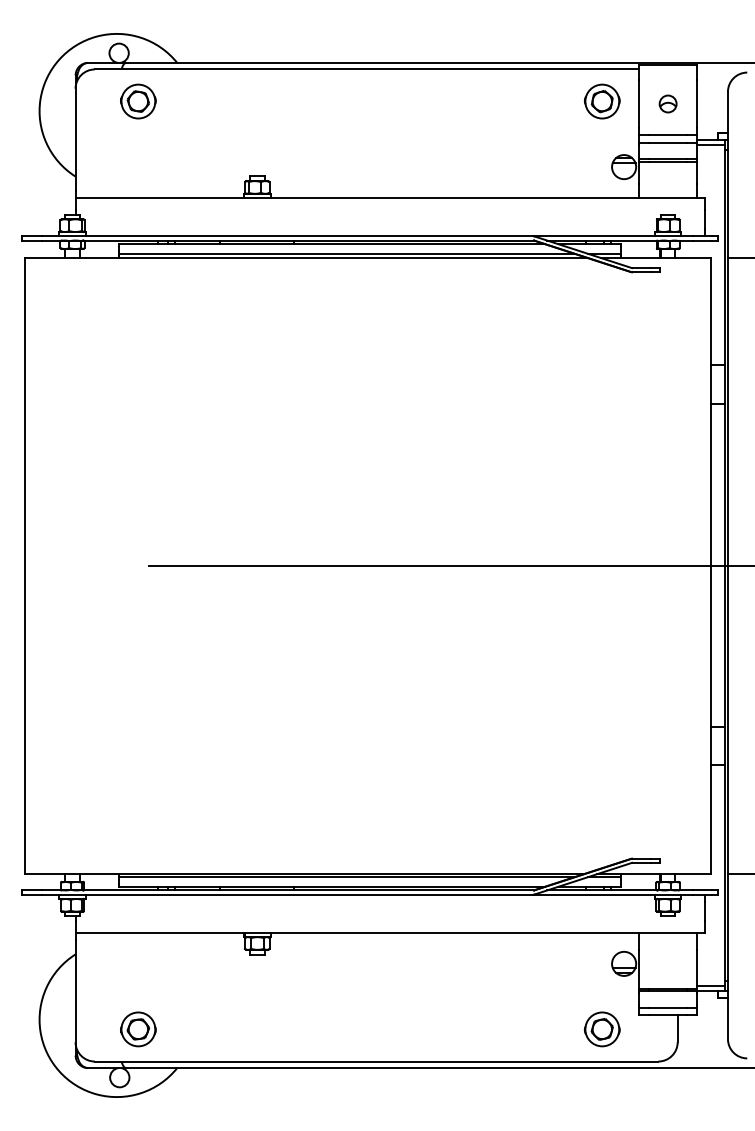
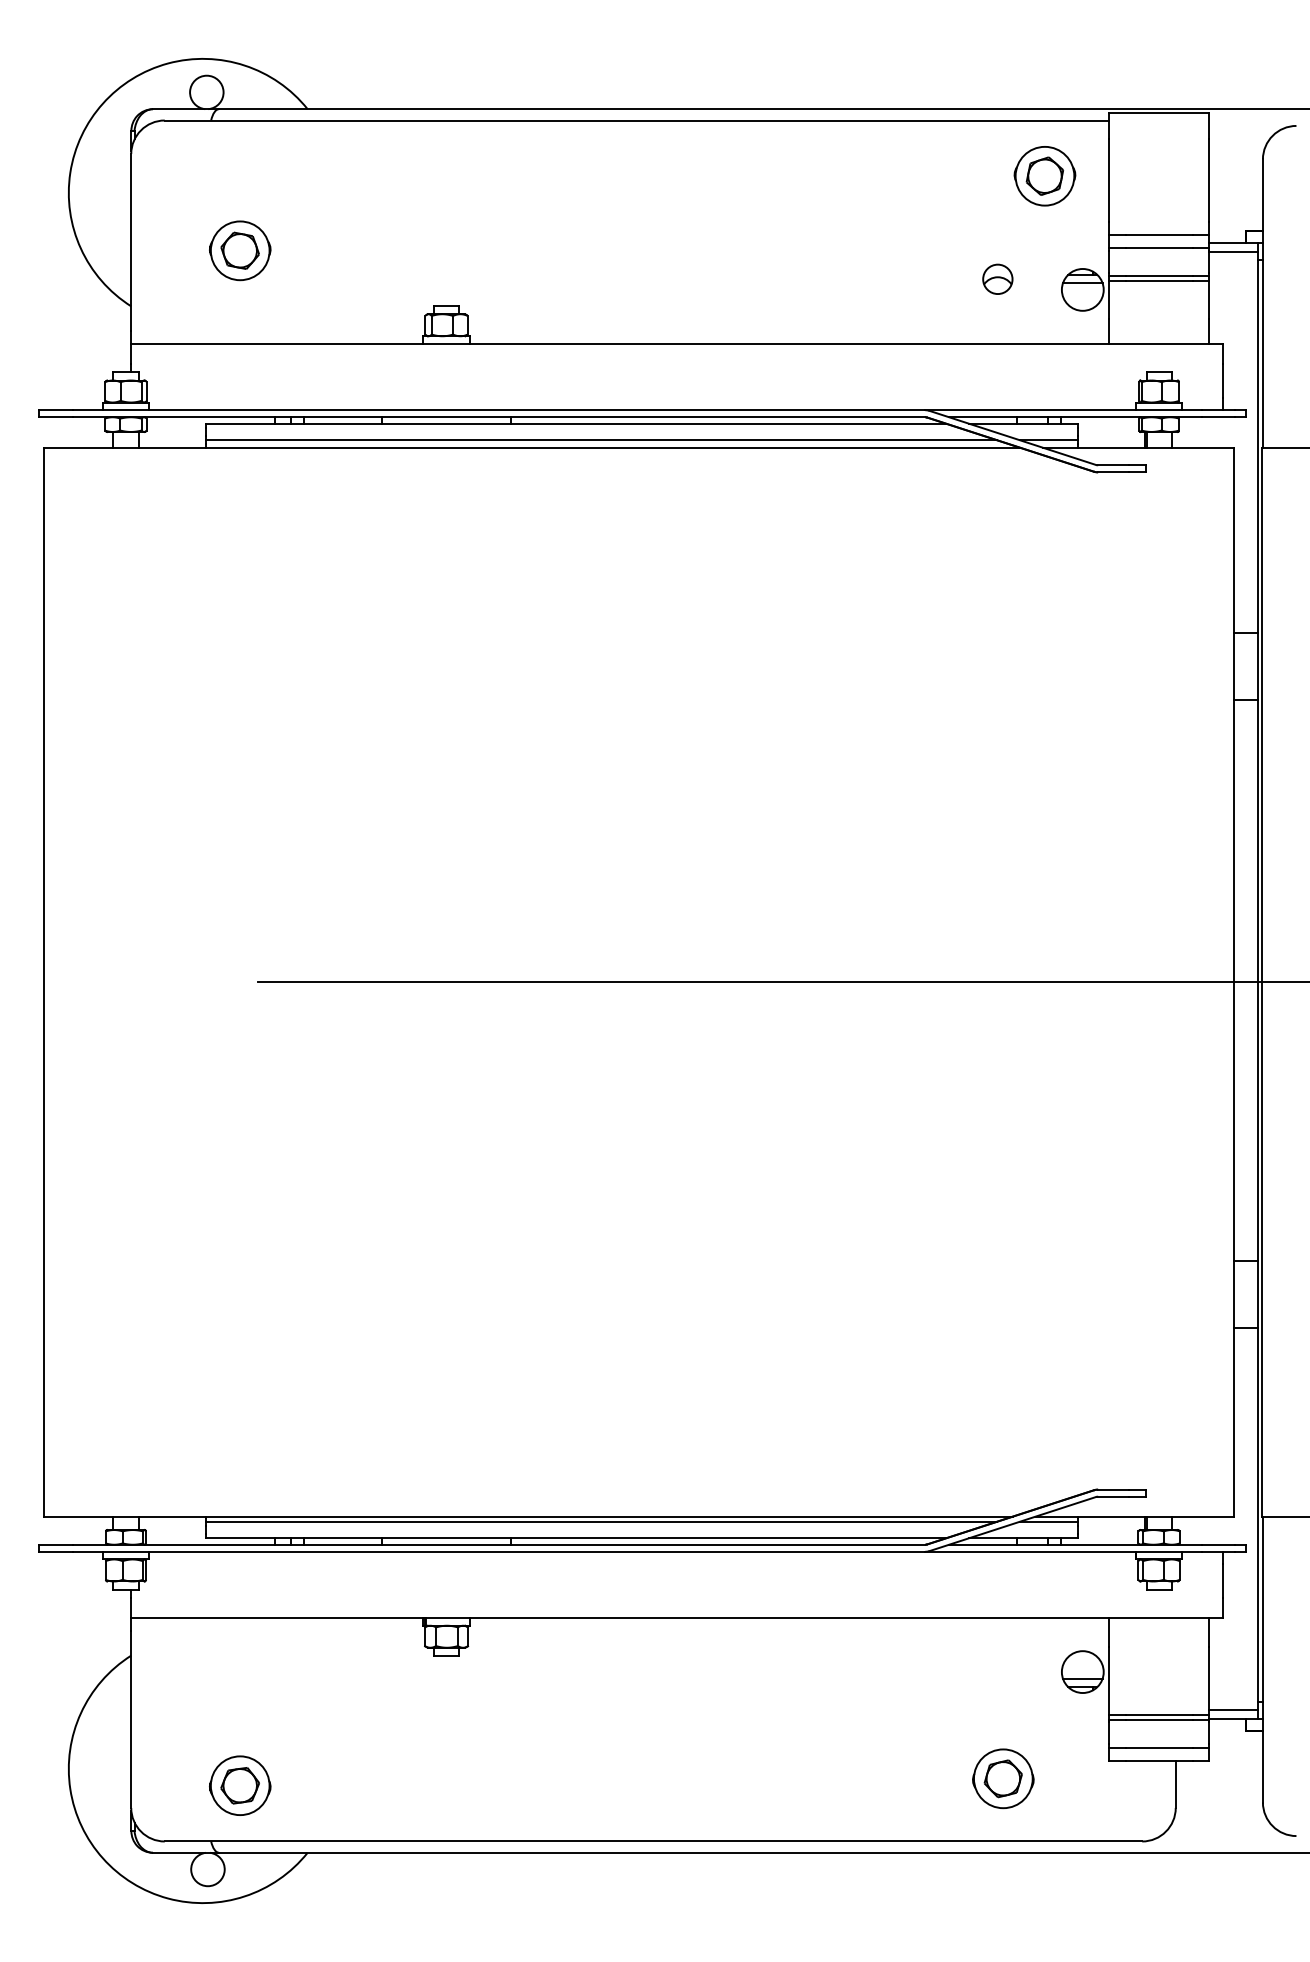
part: (138, 101) -> (240, 250), moved
part: (667, 103) -> (996, 278), moved
part: (601, 1029) -> (1001, 1778), moved

